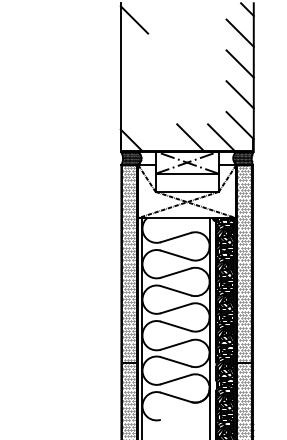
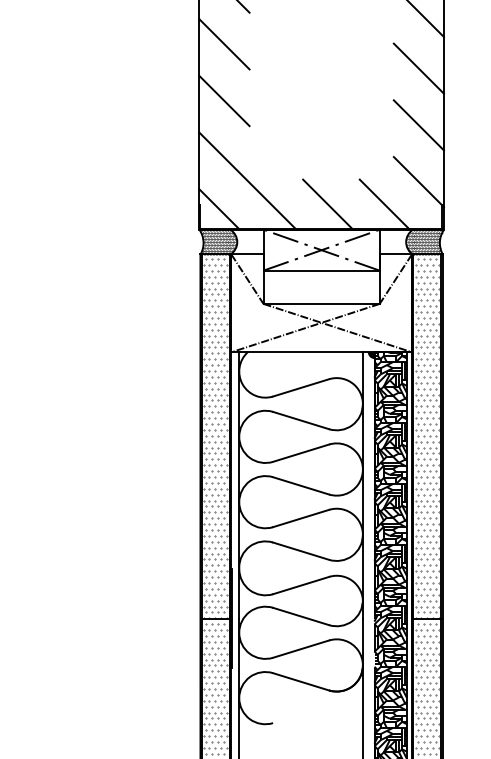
line: (134, 50) -> (224, 43), added
line: (134, 81) -> (224, 100), added
line: (146, 124) -> (246, 179), added

